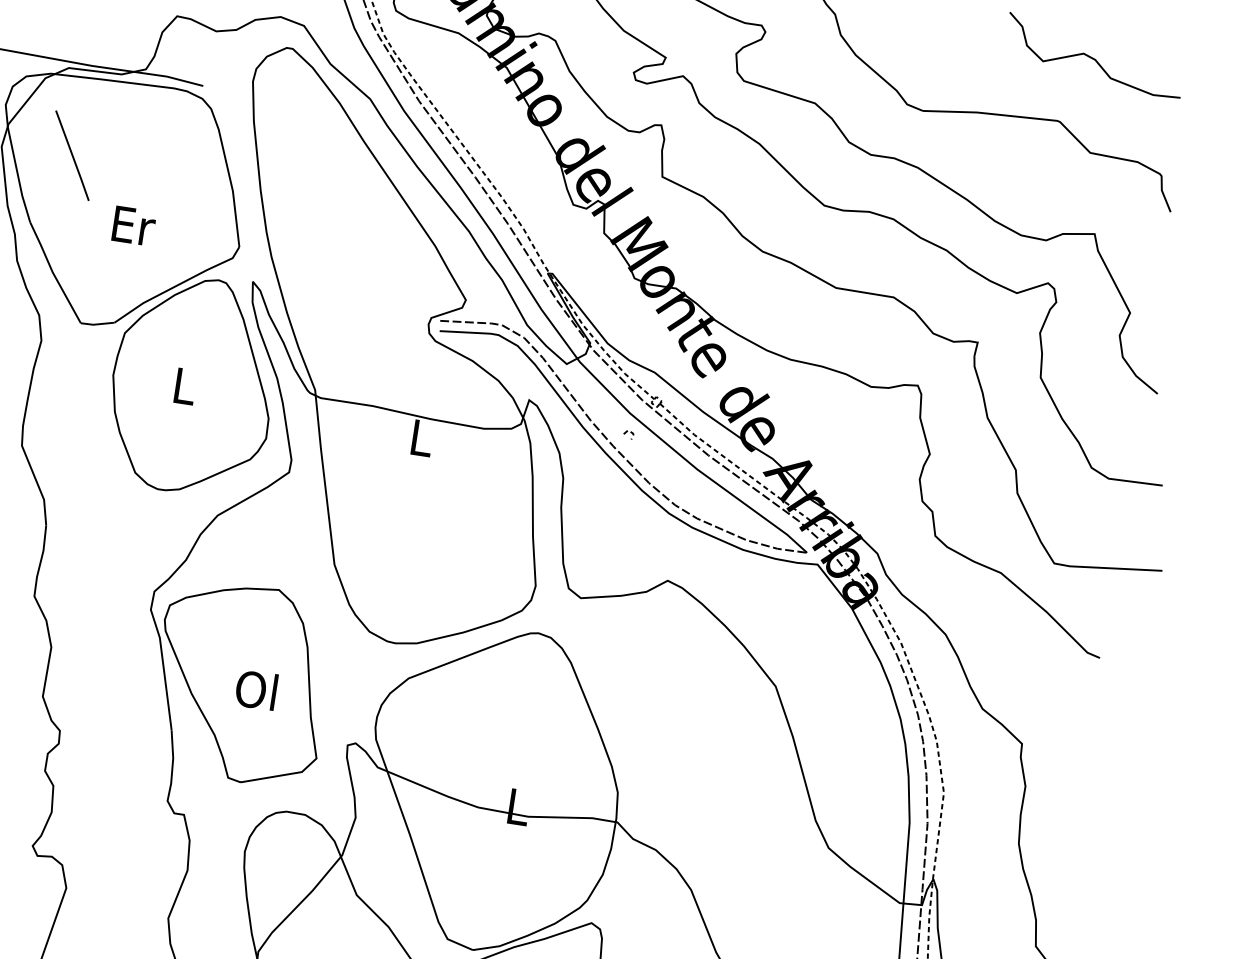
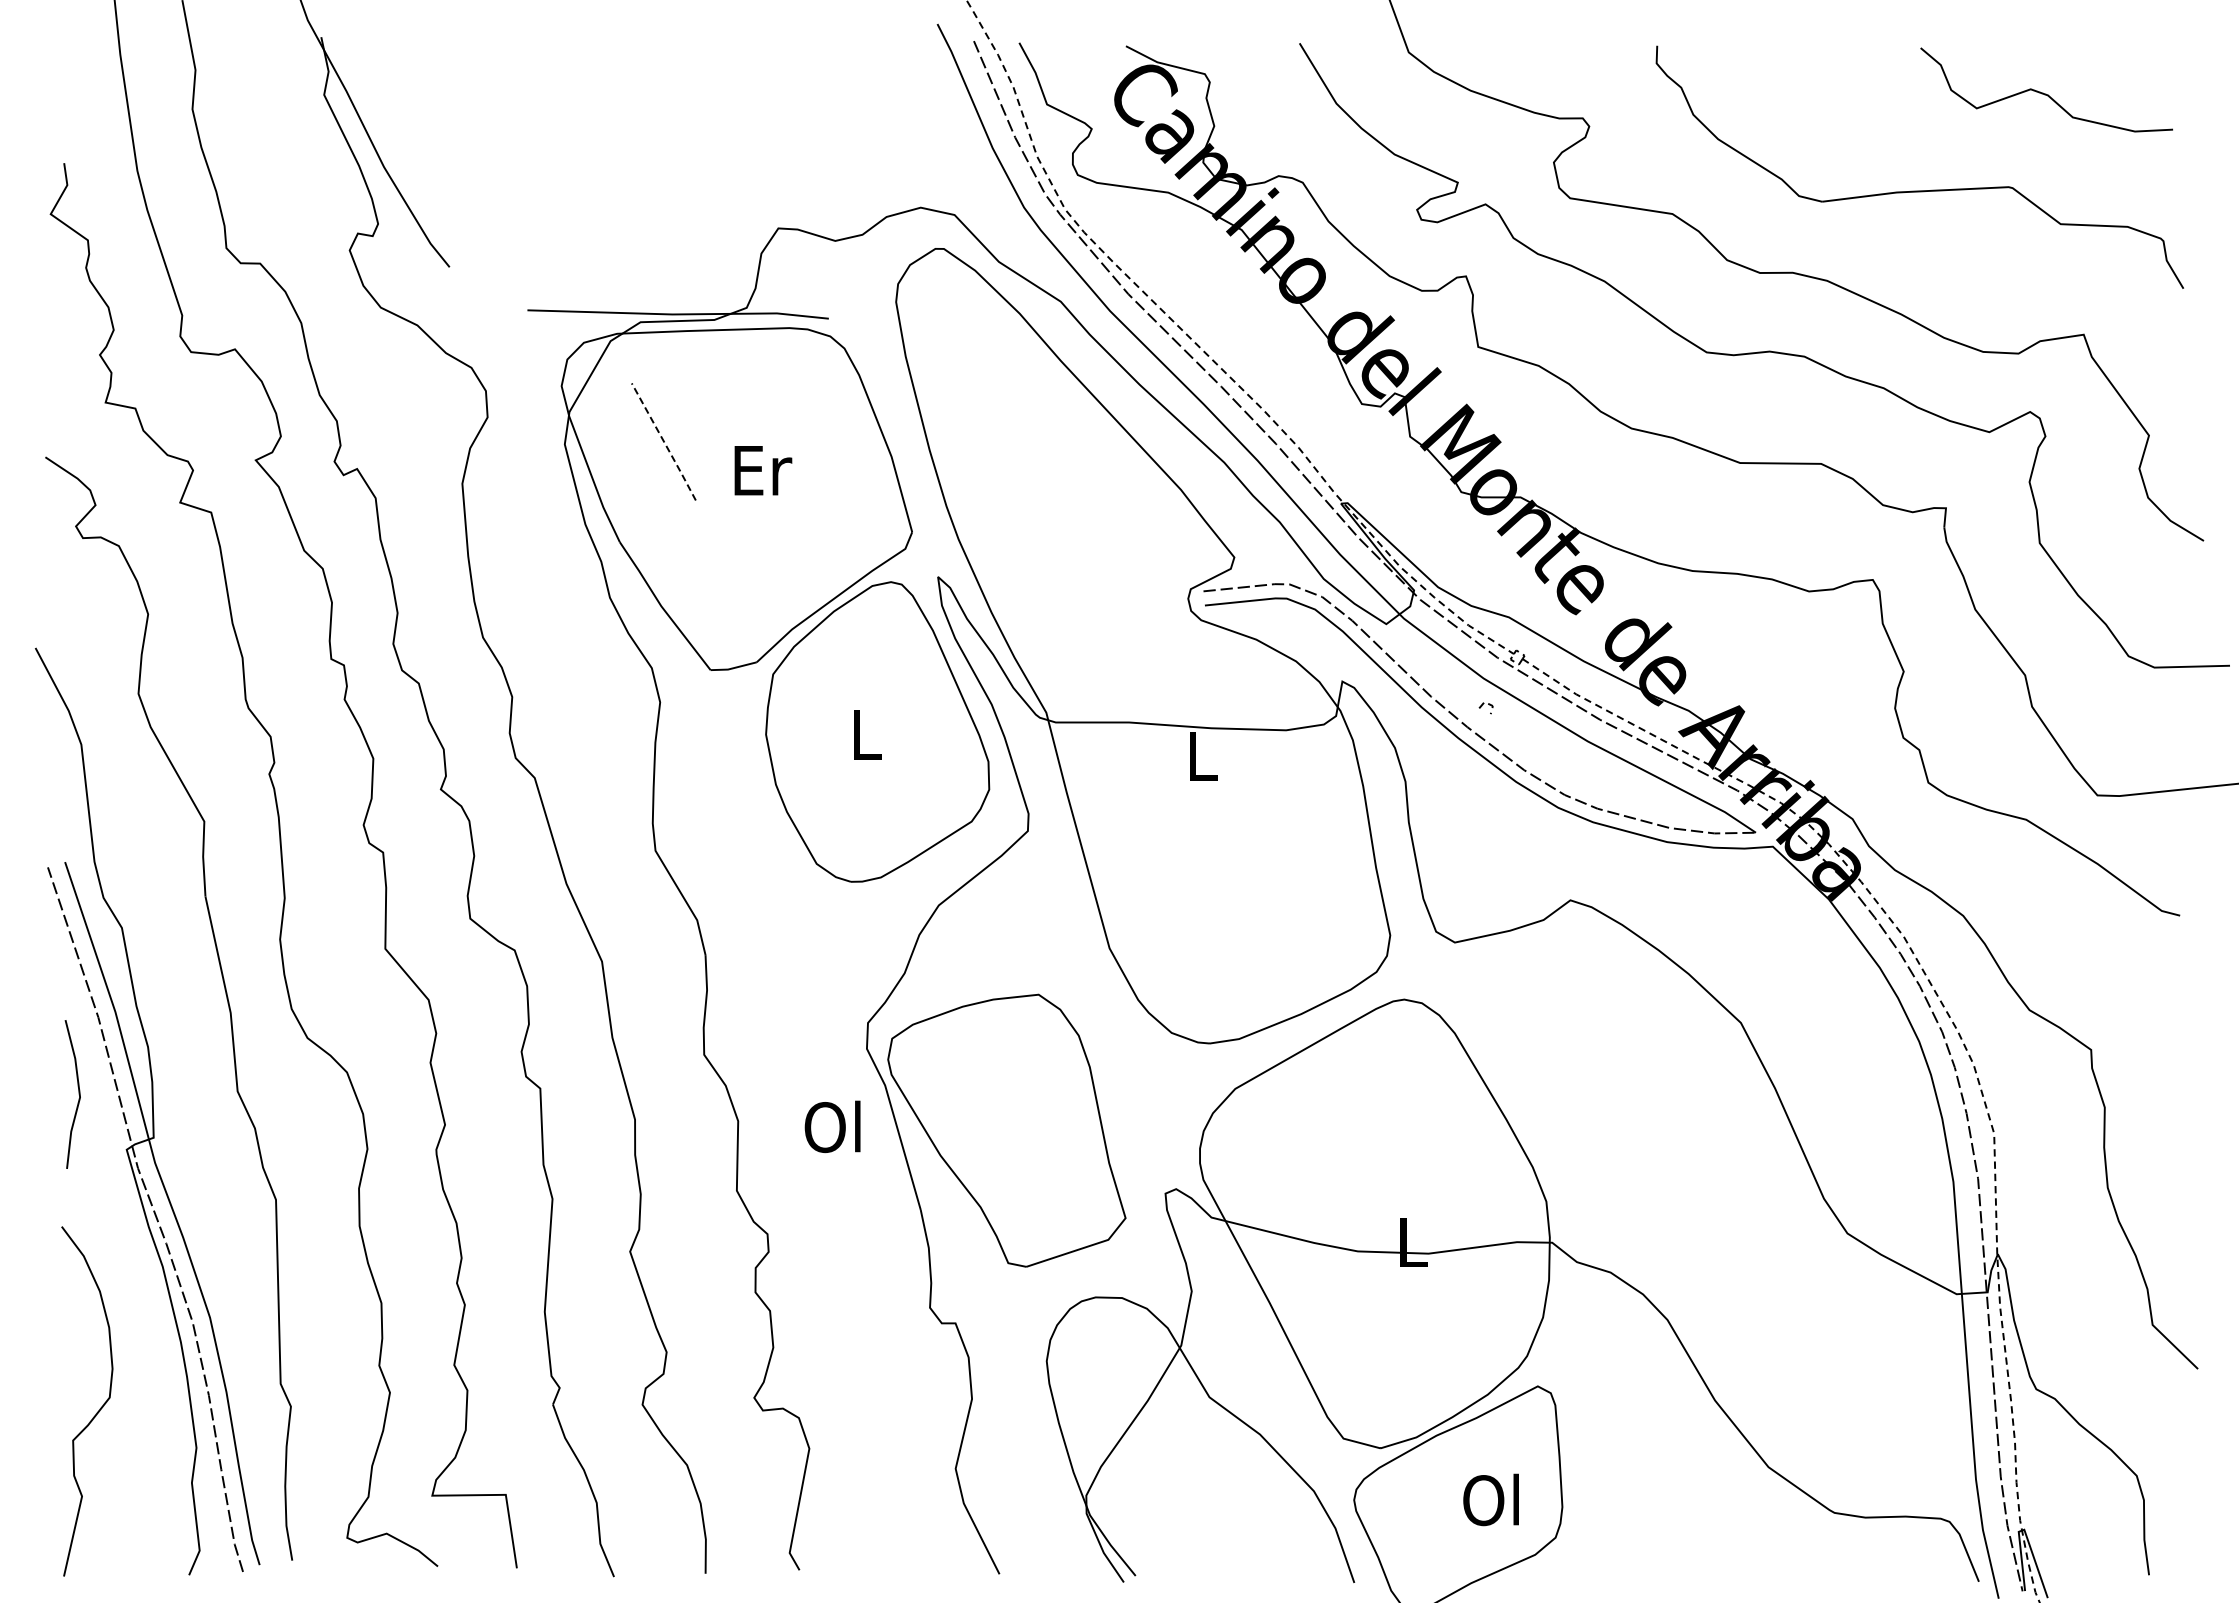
line: (72, 155) -> (664, 441), solid -> dashed
text: (134, 226) -> (763, 470), moved
text: (256, 689) -> (832, 1126), moved

